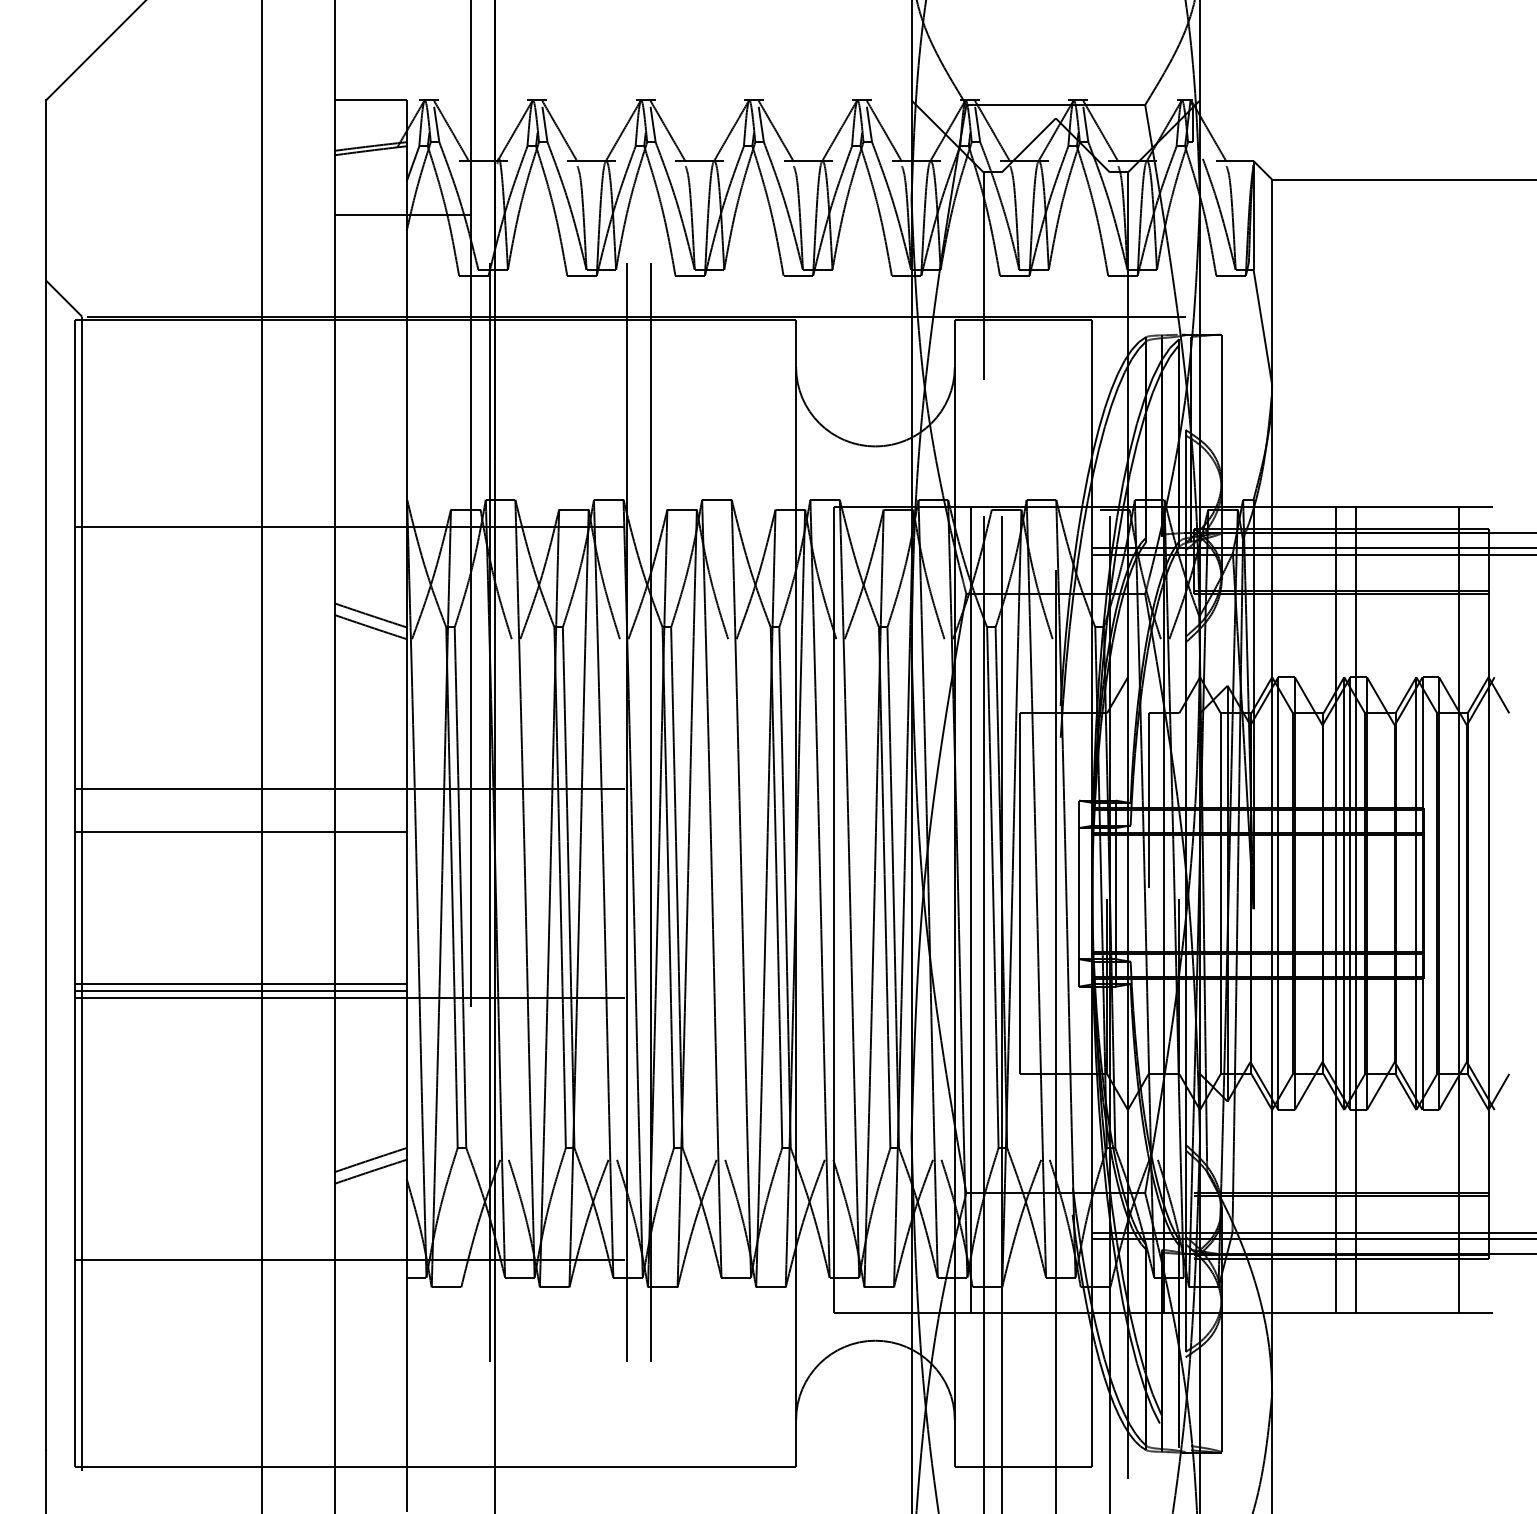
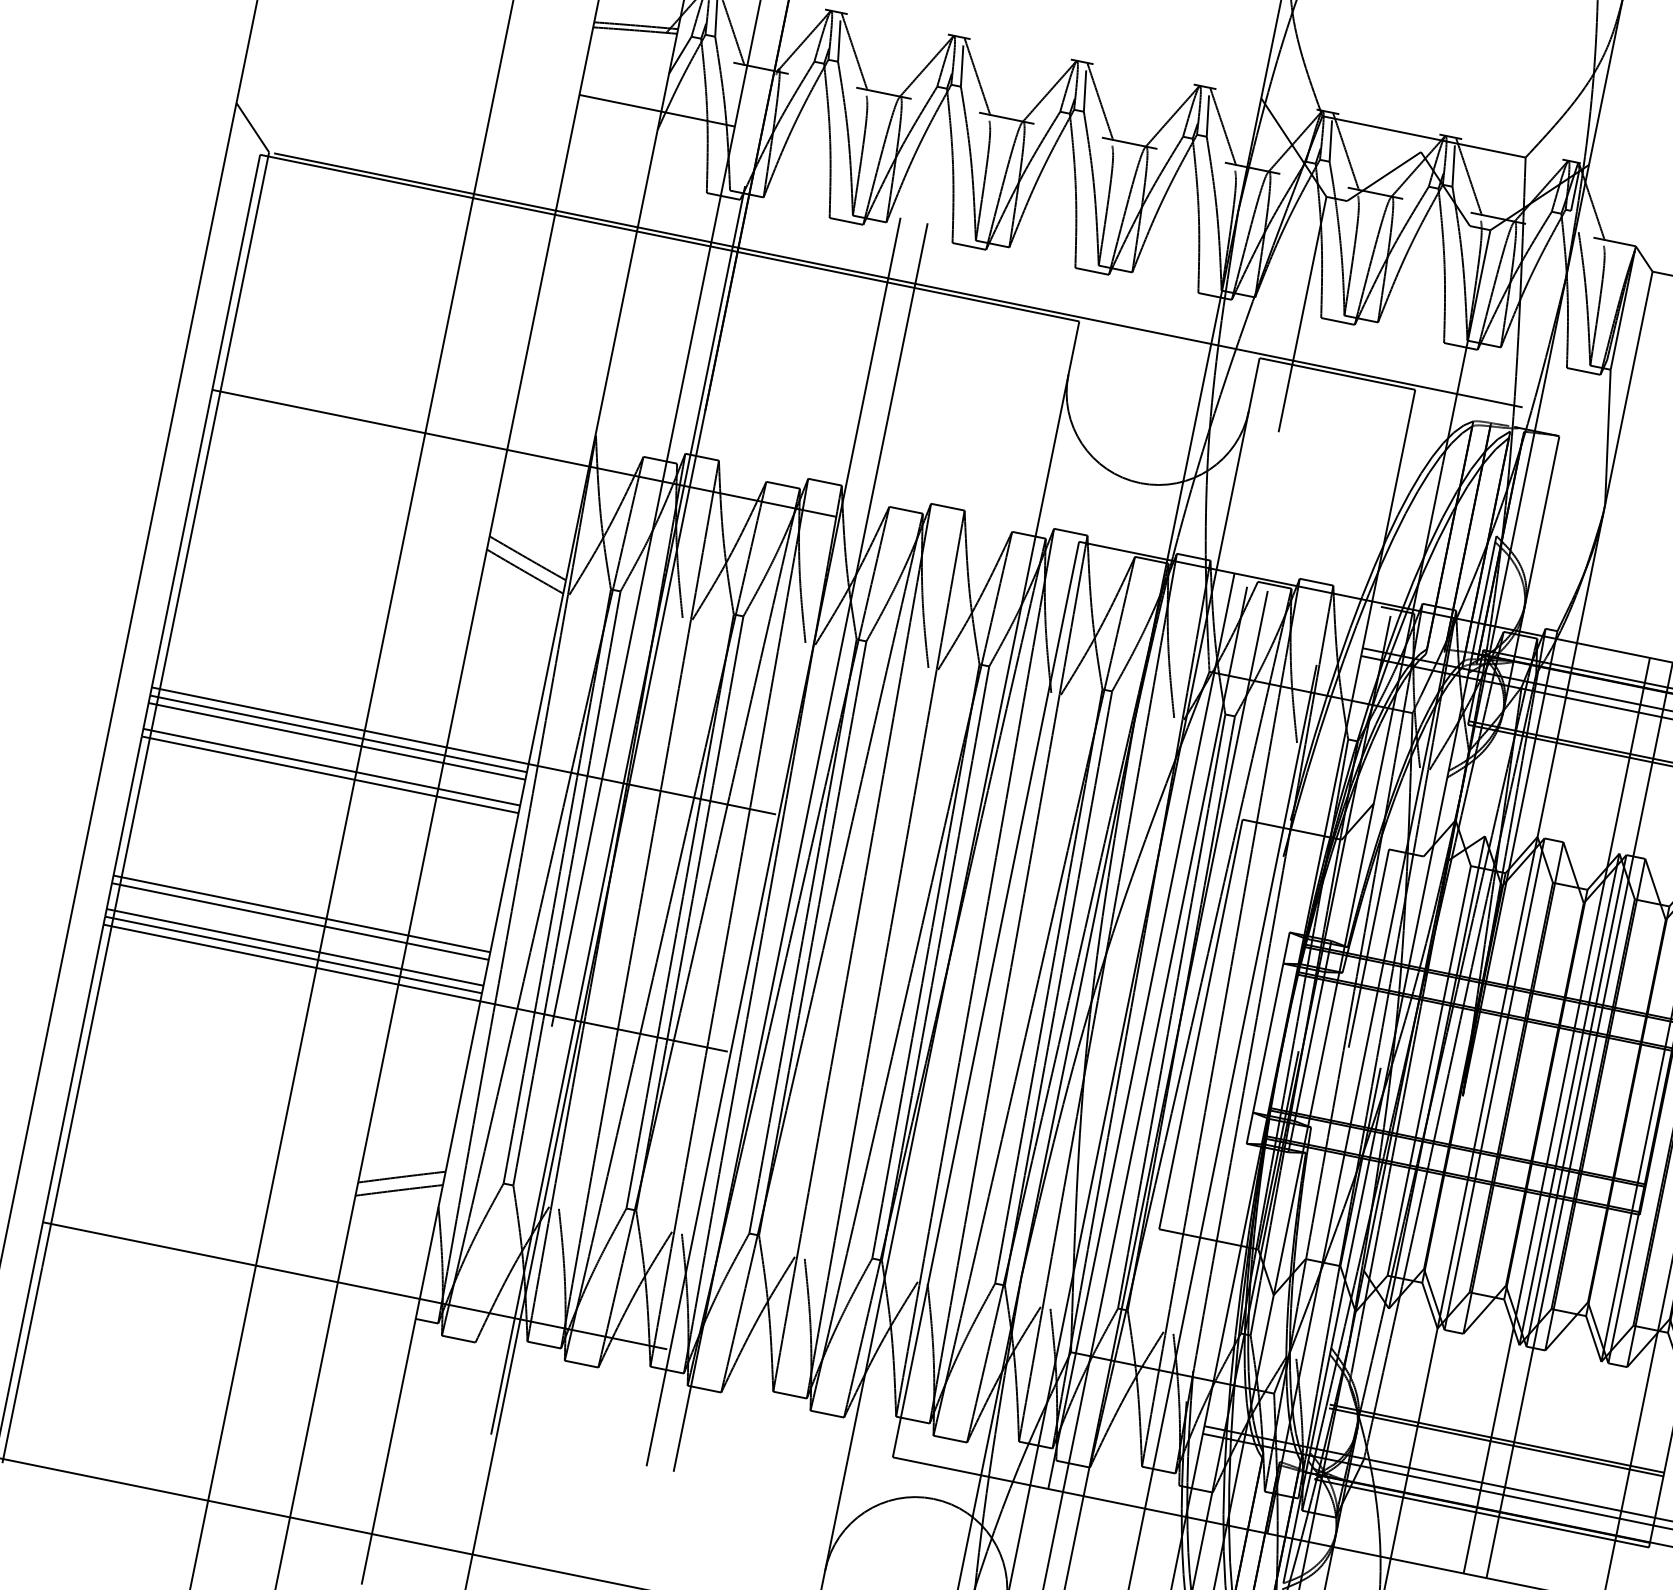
line: (240, 796) -> (338, 734), added
line: (240, 802) -> (336, 740), added
line: (240, 825) -> (331, 766), added
line: (240, 954) -> (301, 913), added
line: (240, 961) -> (300, 921), added

